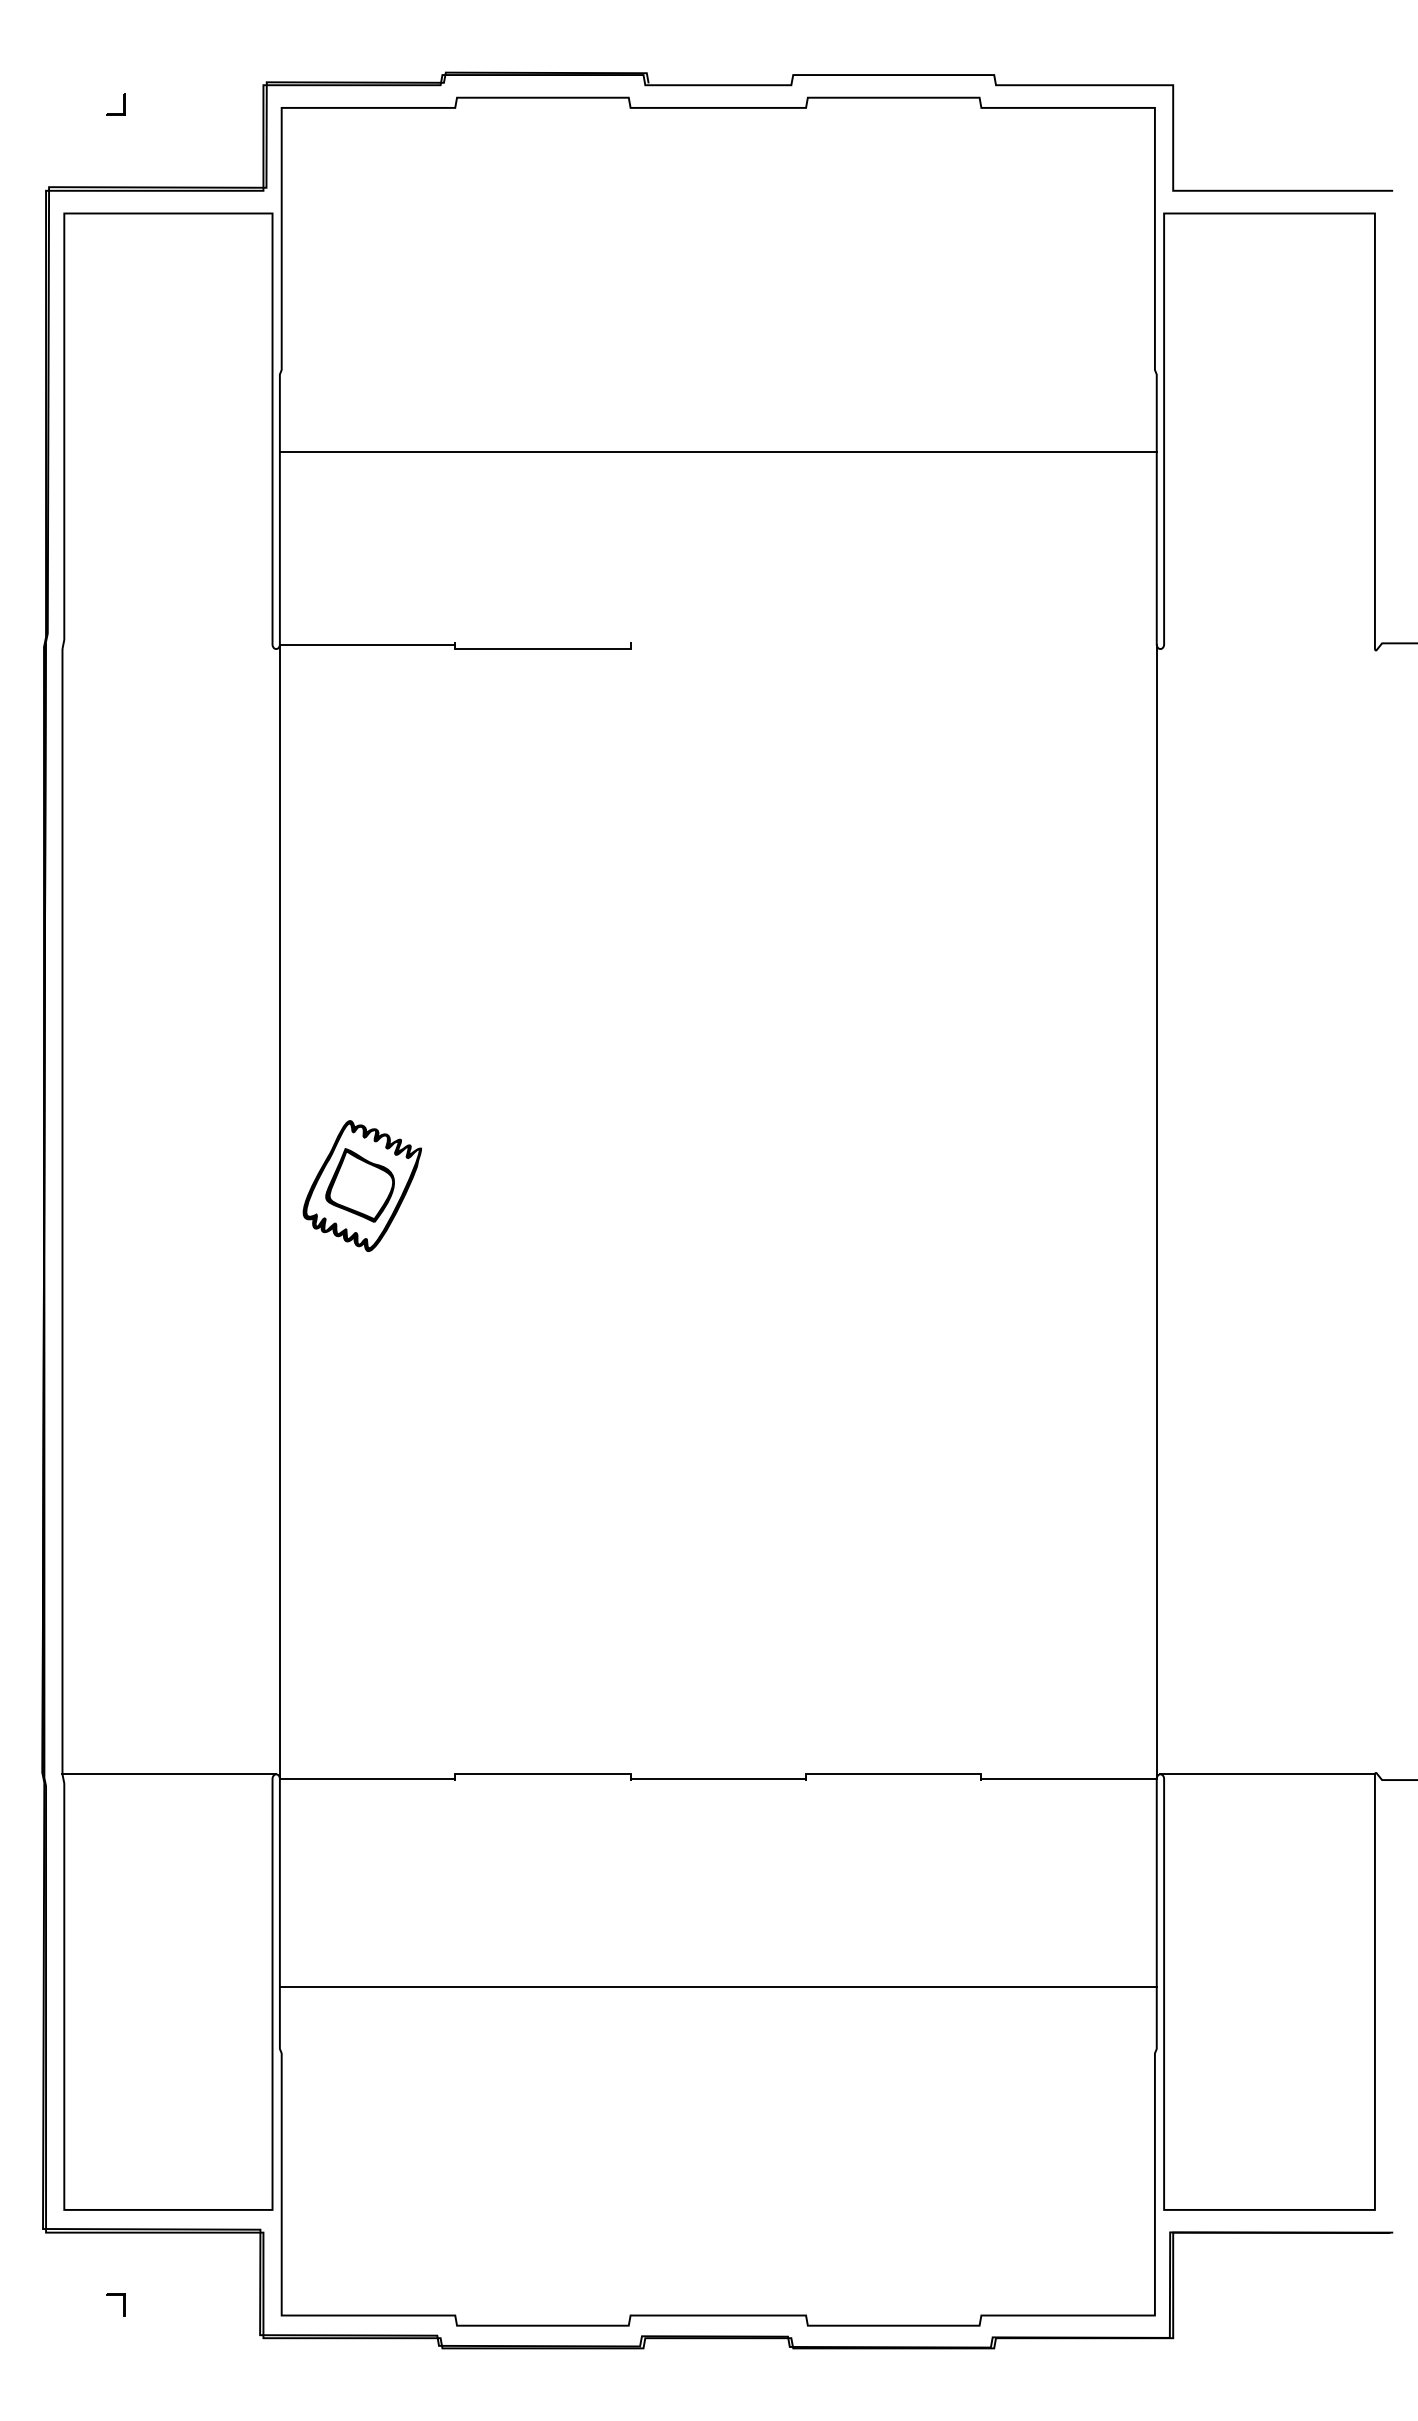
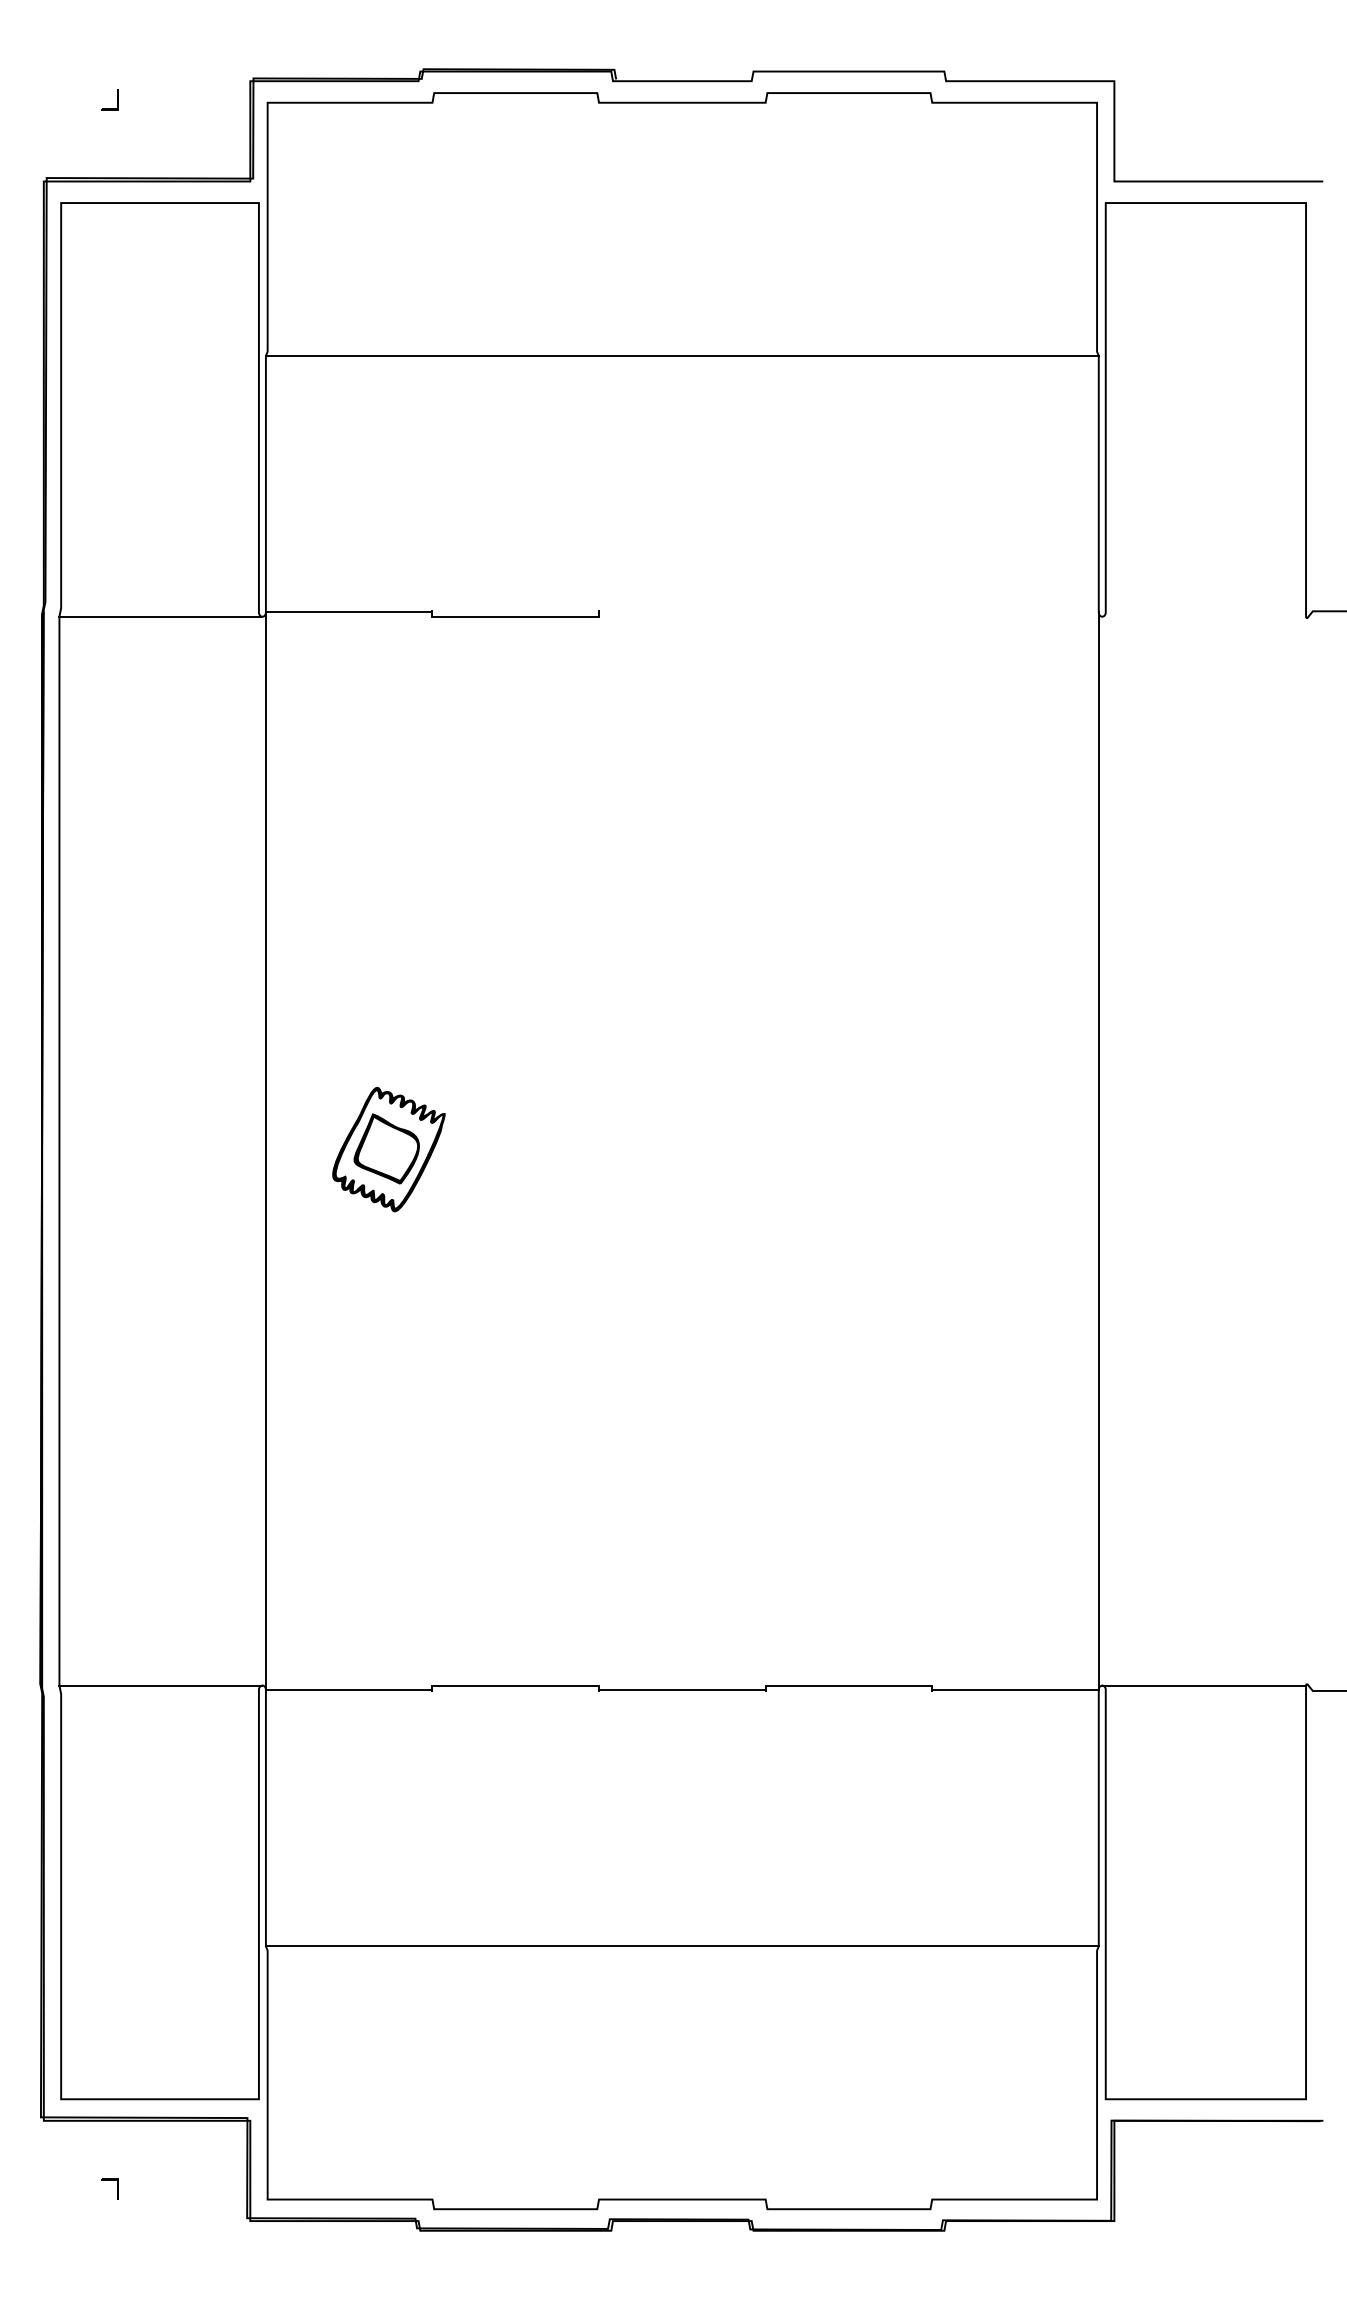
line: (717, 451) -> (681, 355), moved
line: (169, 649) -> (161, 617), added
part: (362, 1185) -> (389, 1149), moved
line: (717, 1986) -> (681, 1945), moved

